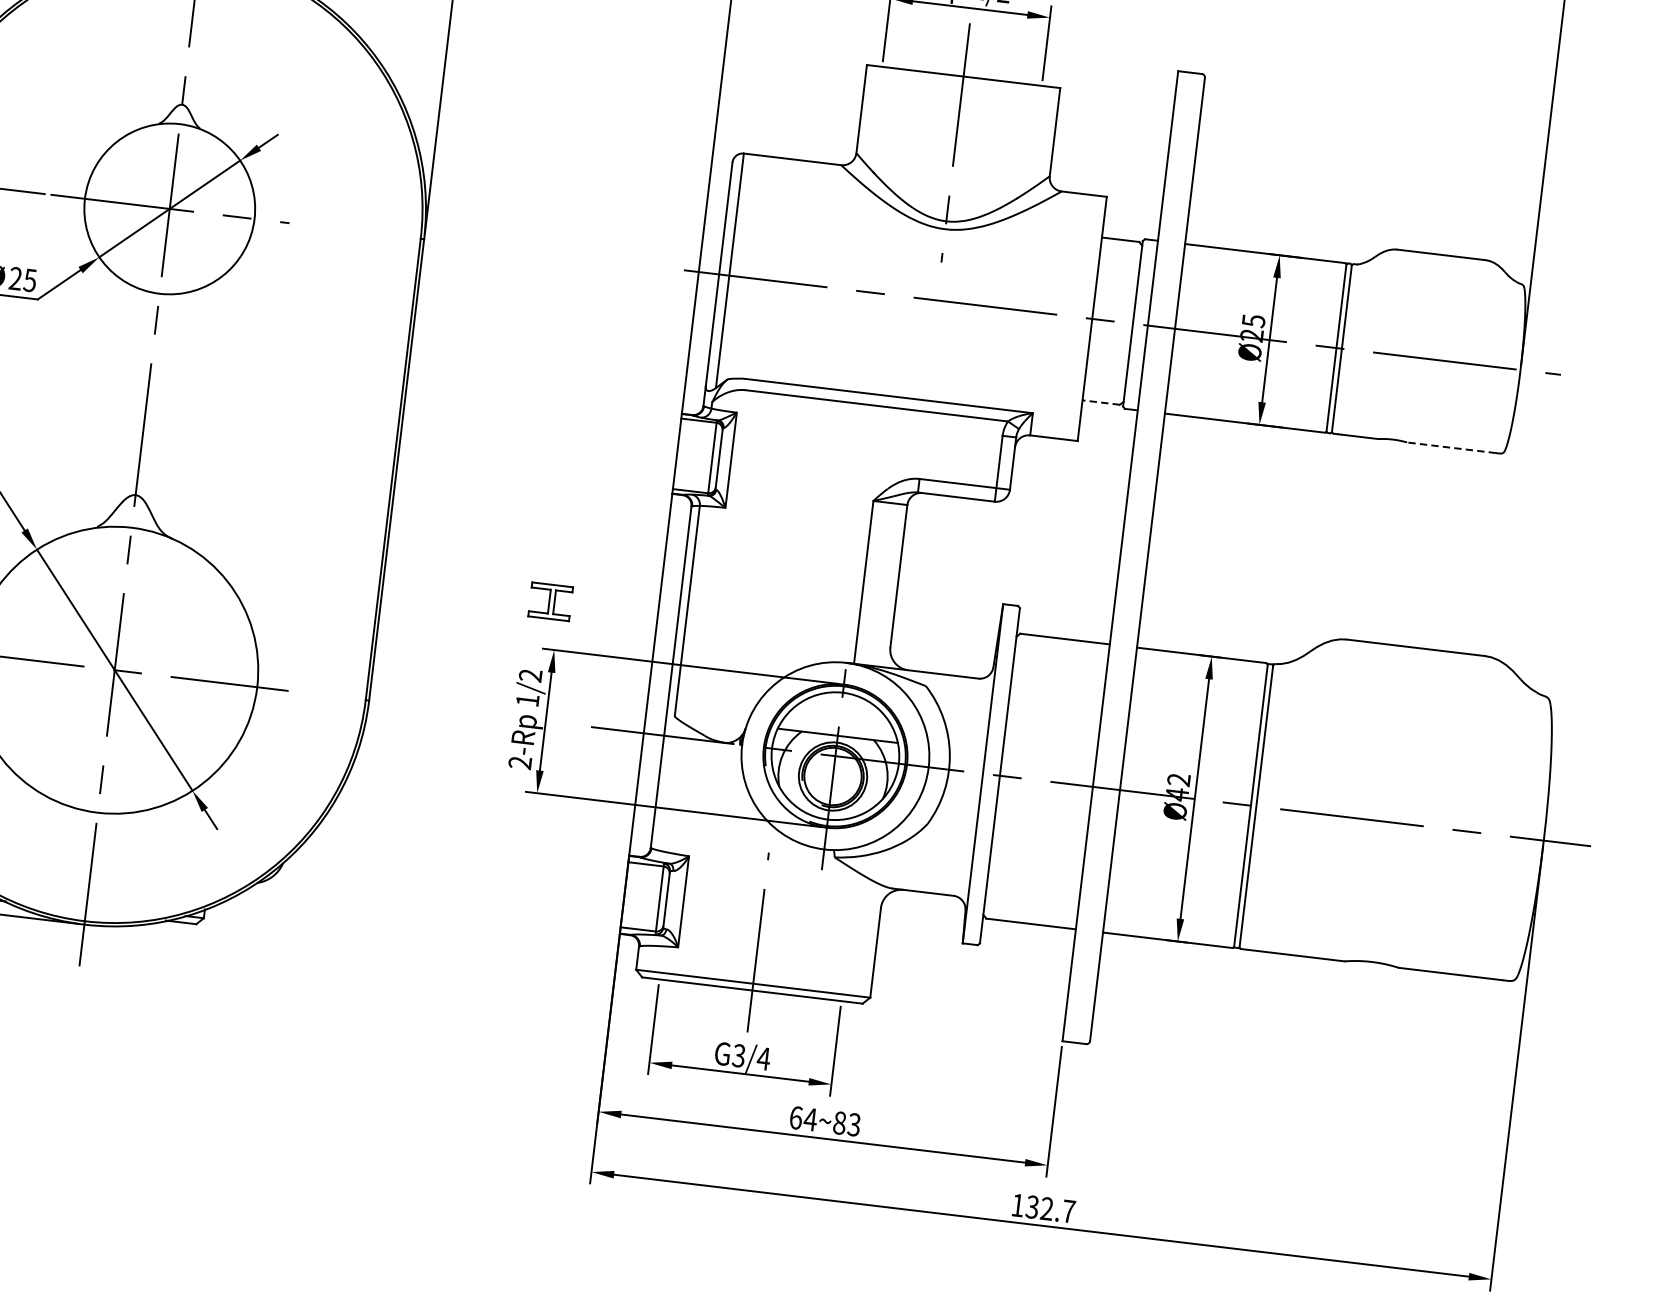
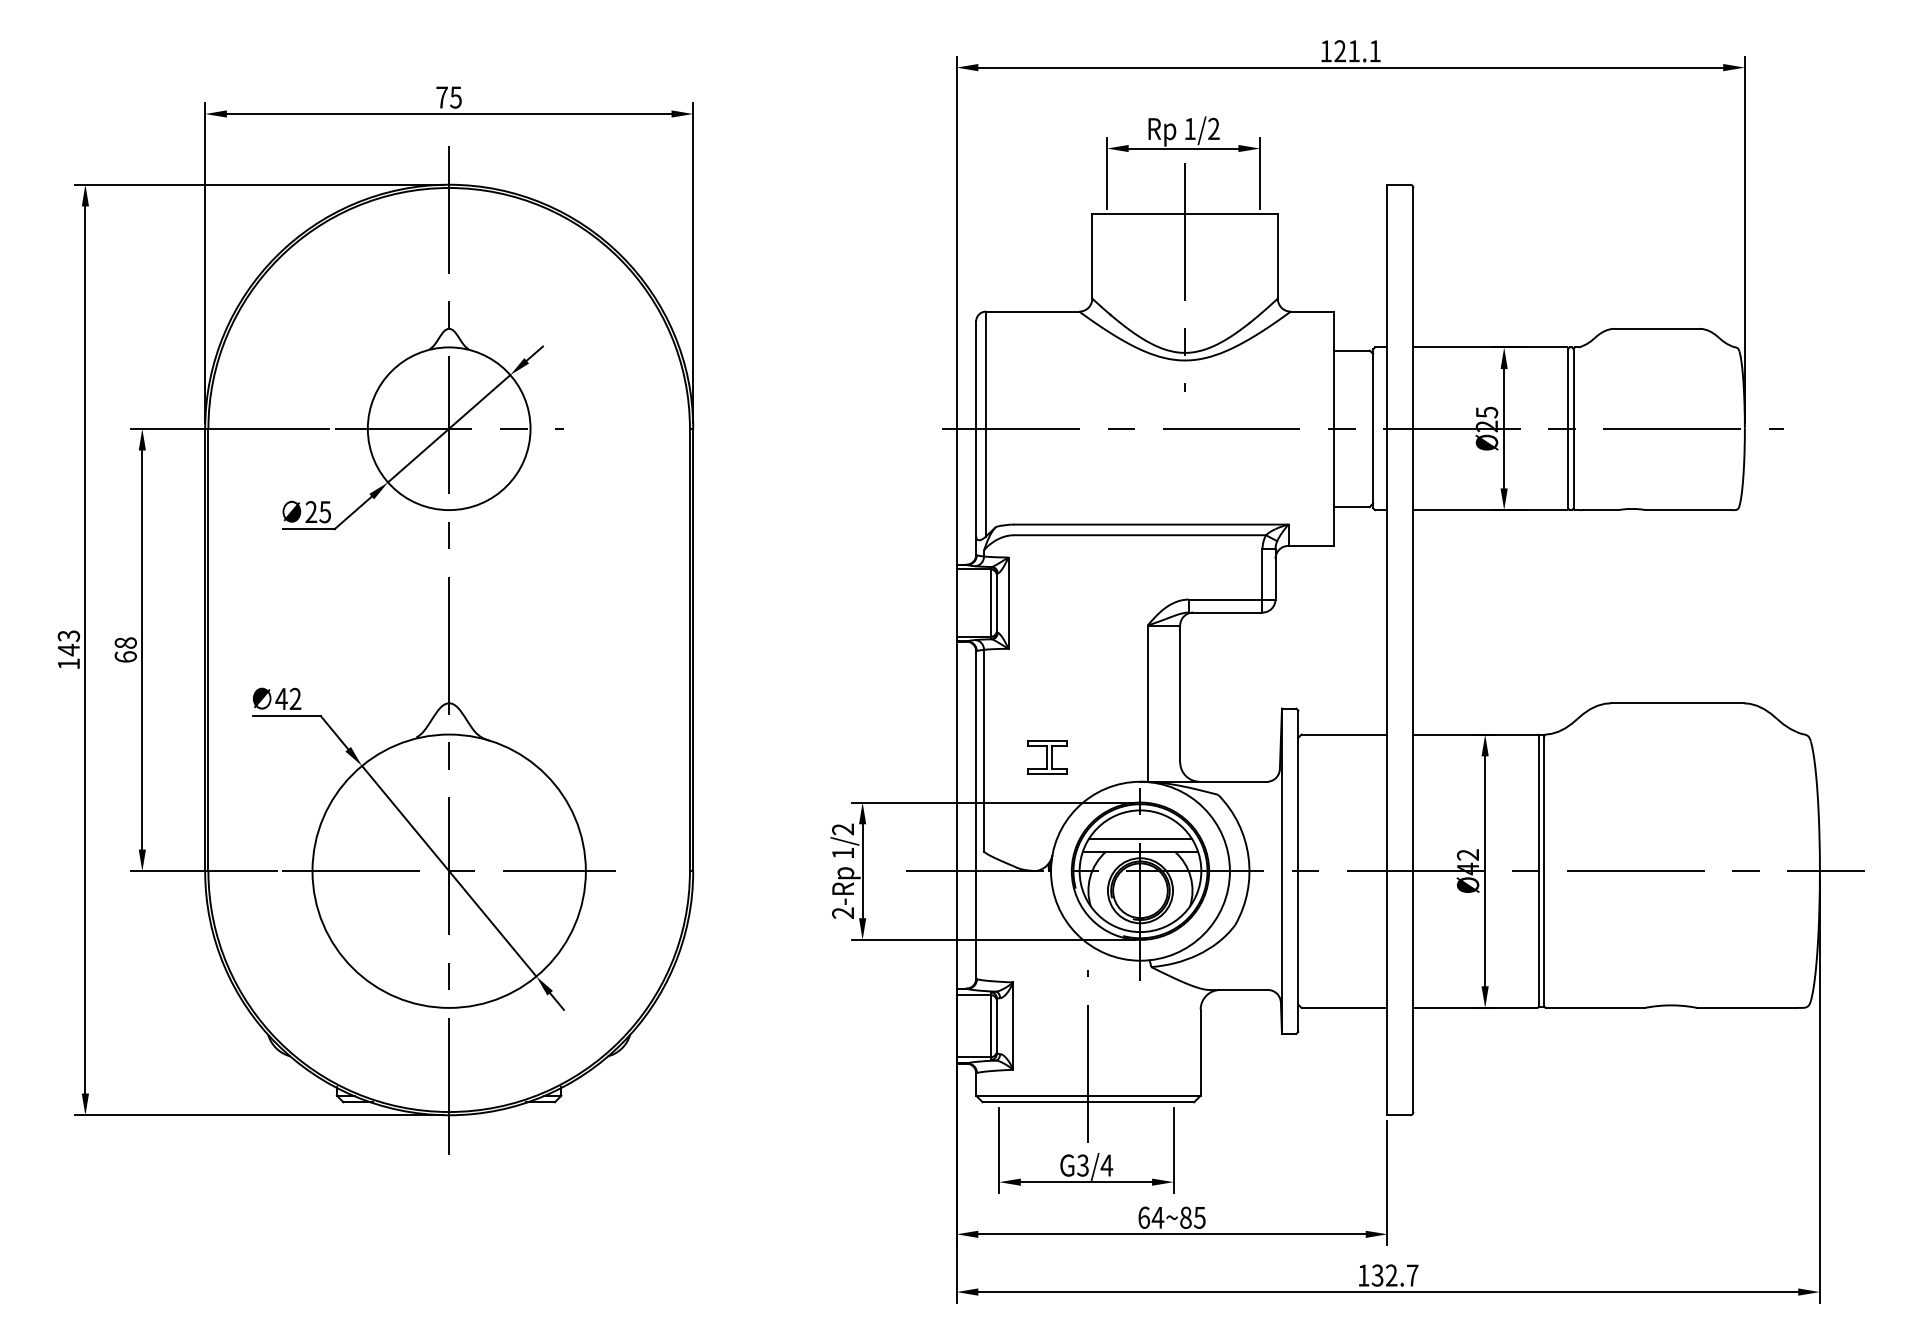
line: (1100, 402) -> (1351, 506), dashed -> solid
line: (1451, 448) -> (1688, 510), dashed -> solid
part: (550, 601) -> (1047, 757), moved
line: (839, 722) -> (1140, 838), added
text: (853, 1124) -> (1199, 1217), 64~83 -> 64~85

